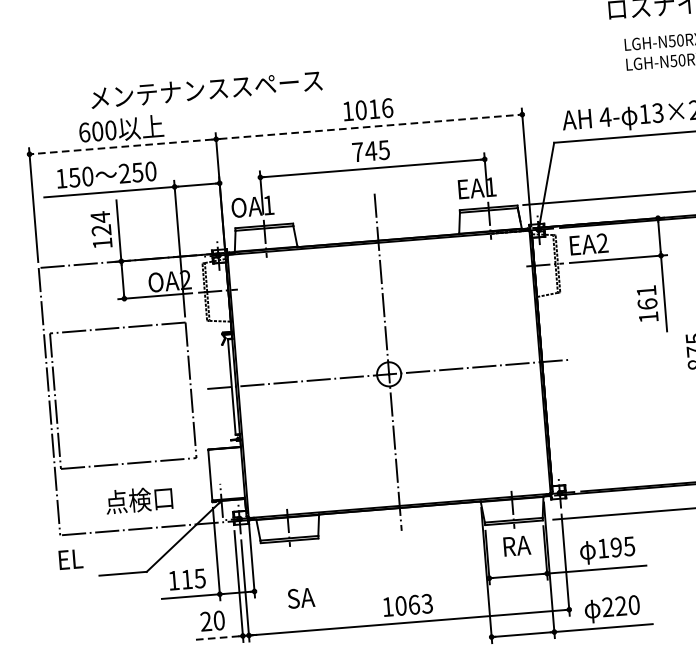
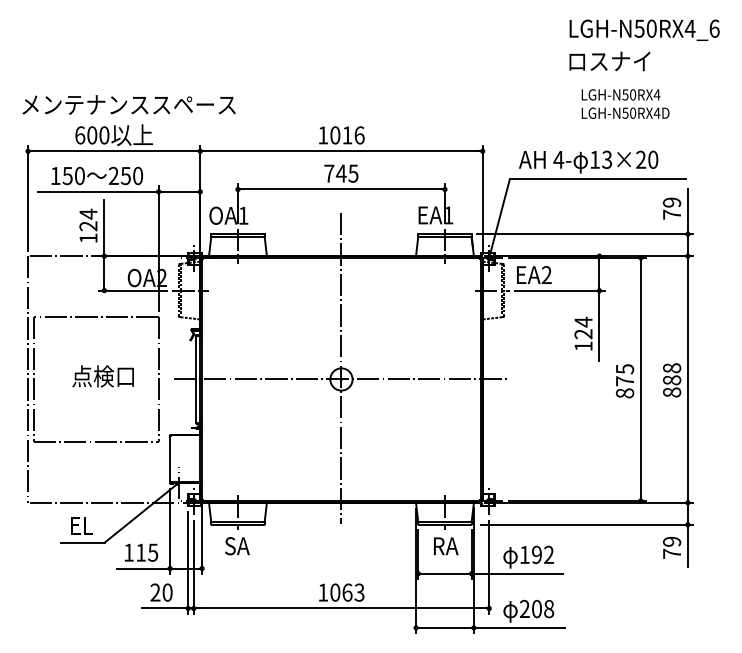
text: (205, 89) -> (128, 104), moved
line: (369, 127) -> (341, 151), dashed -> solid
line: (123, 147) -> (114, 151), dashed -> solid
text: (646, 296) -> (583, 327), 161 -> 124
text: (138, 500) -> (102, 376), moved
text: (628, 546) -> (548, 554), 195 -> 192
text: (70, 559) -> (81, 525), moved
text: (301, 598) -> (237, 546), moved
text: (628, 606) -> (543, 609), 220 -> 208
line: (216, 638) -> (163, 608), dashed -> solid

